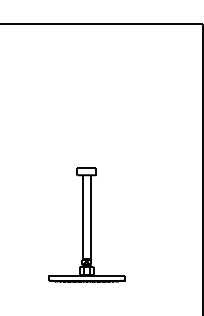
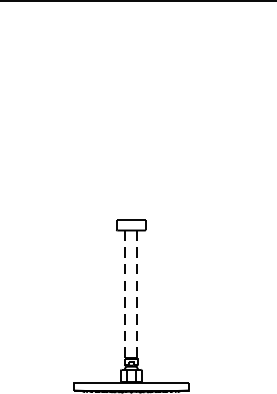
line: (82, 218) -> (124, 296), solid -> dashed
line: (90, 218) -> (136, 296), solid -> dashed

